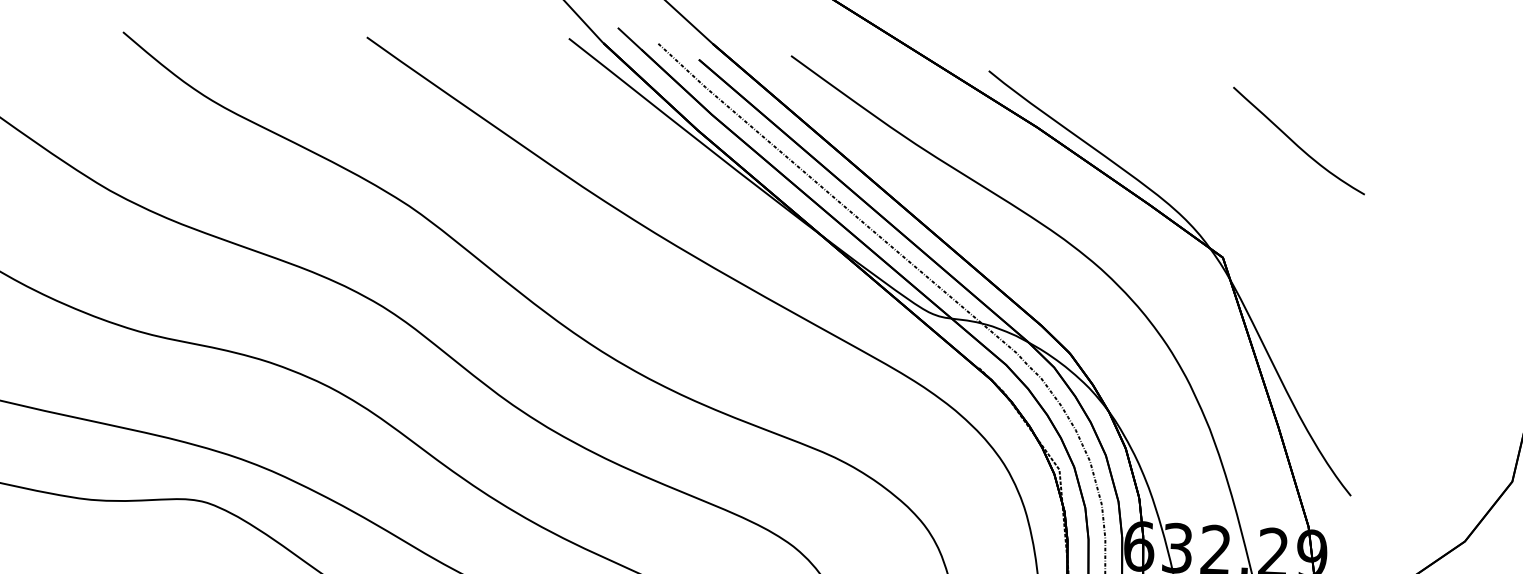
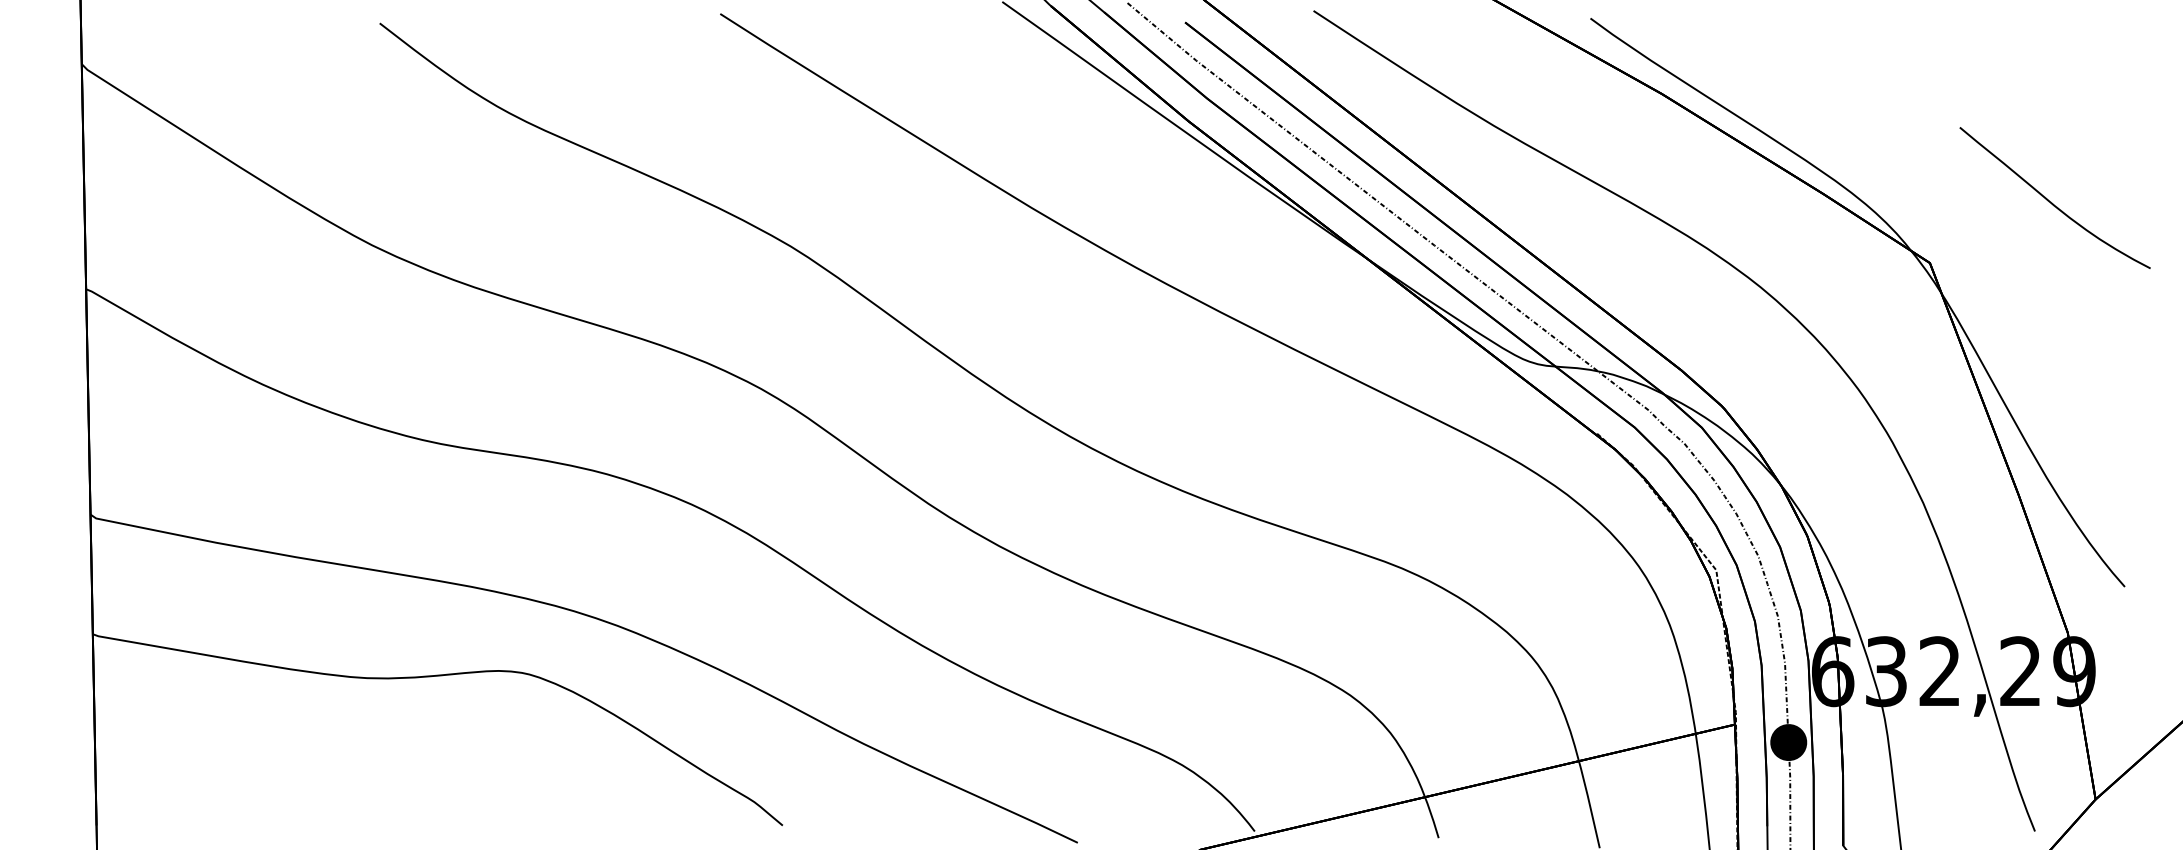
curve: (1297, 144) -> (2052, 202), moved

